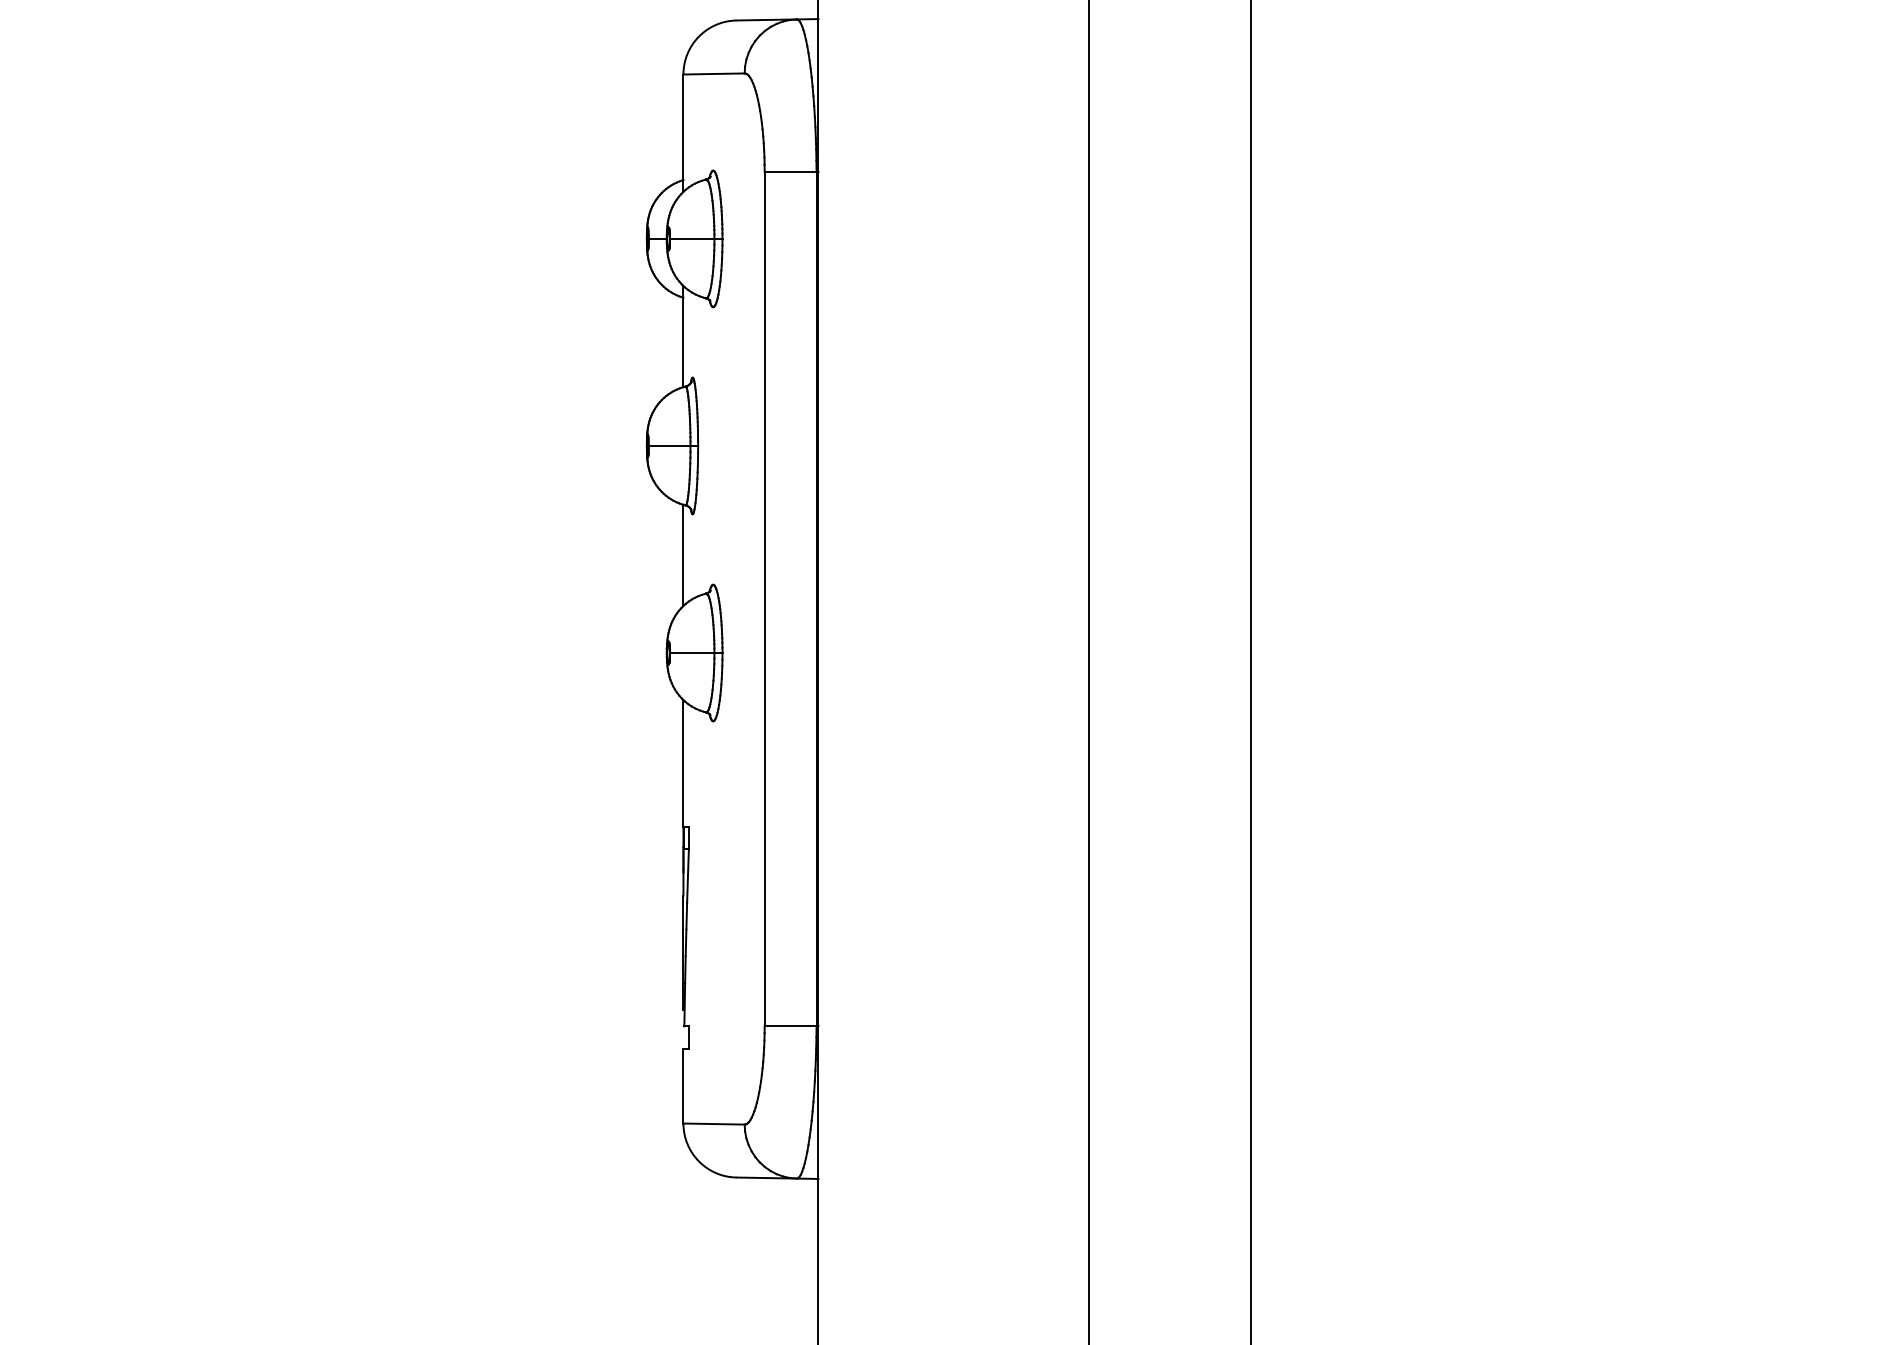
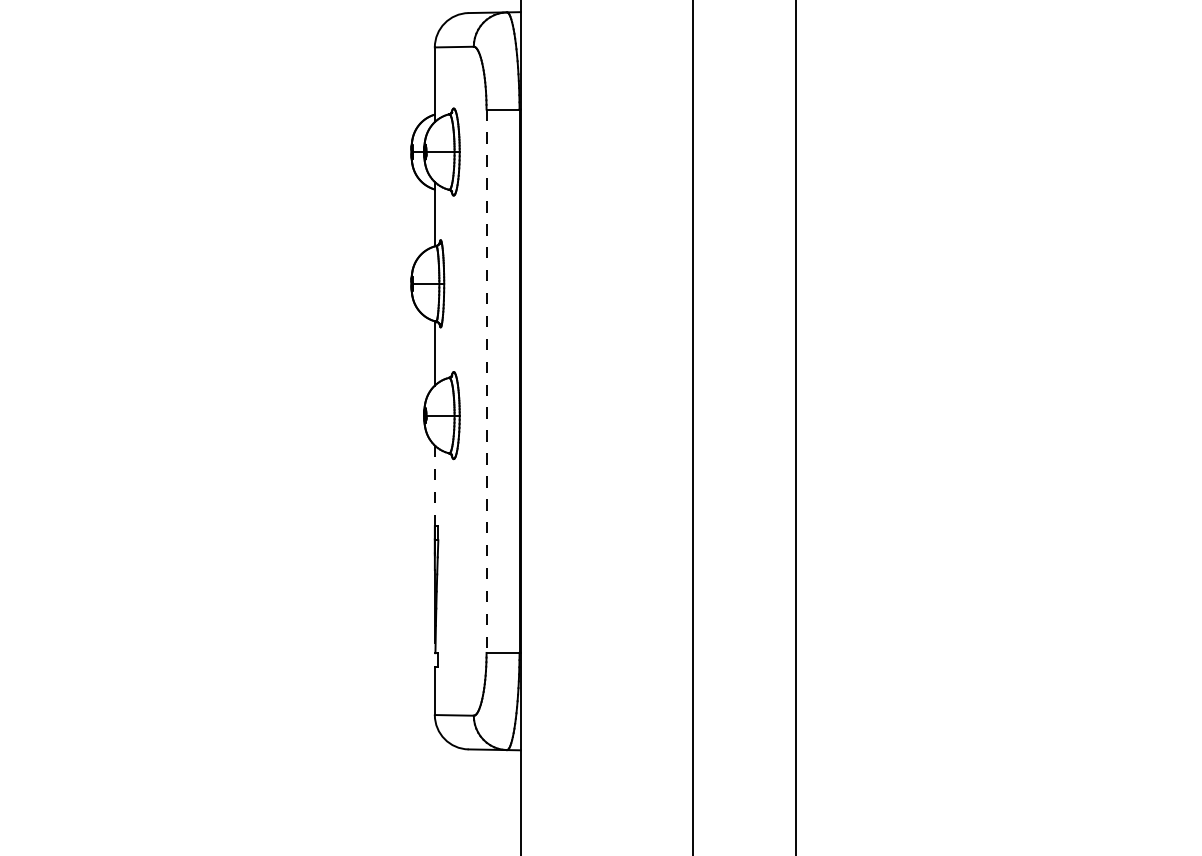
line: (764, 599) -> (486, 381), solid -> dashed
line: (682, 762) -> (434, 485), solid -> dashed

